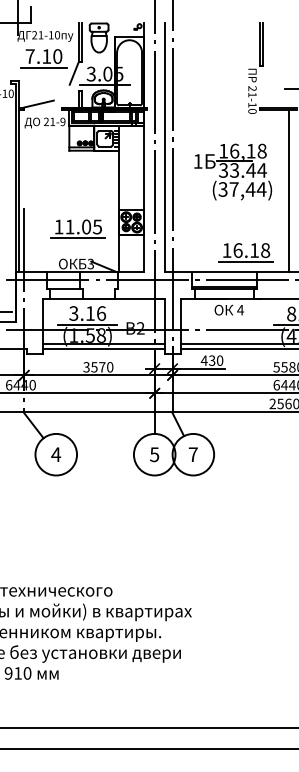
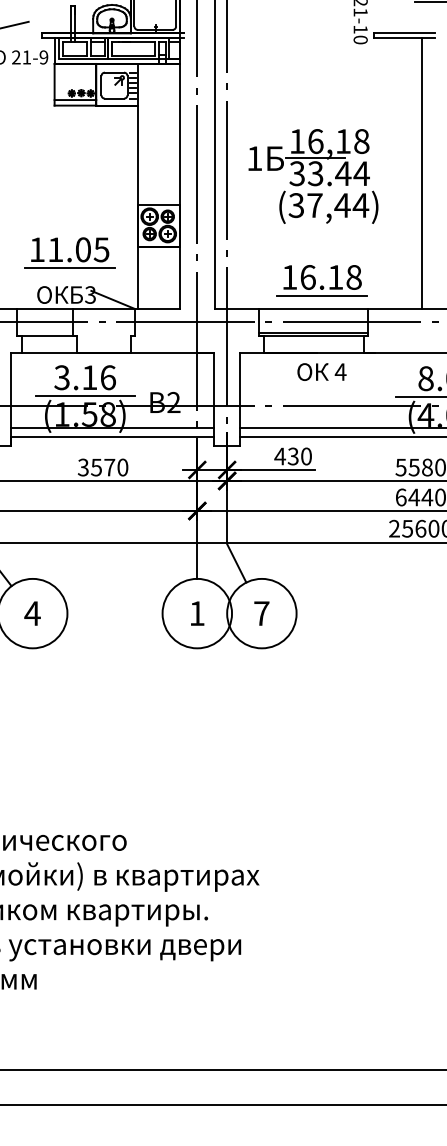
part: (233, 171) -> (313, 175), moved
part: (77, 228) -> (68, 252), moved
part: (245, 252) -> (320, 280), moved
text: (154, 454) -> (196, 613), 5 -> 1

